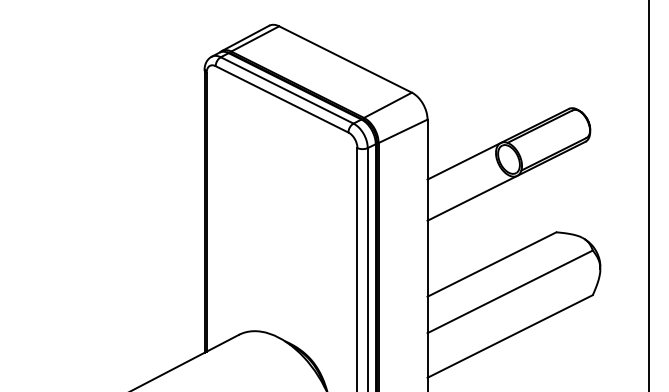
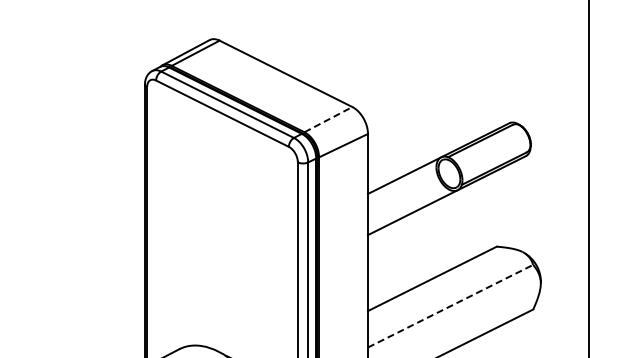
line: (388, 105) -> (328, 119), solid -> dashed
line: (510, 291) -> (450, 305), solid -> dashed

